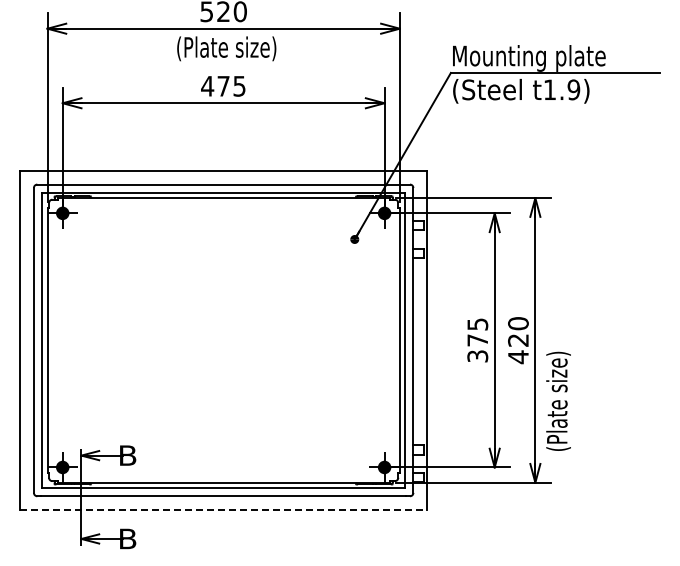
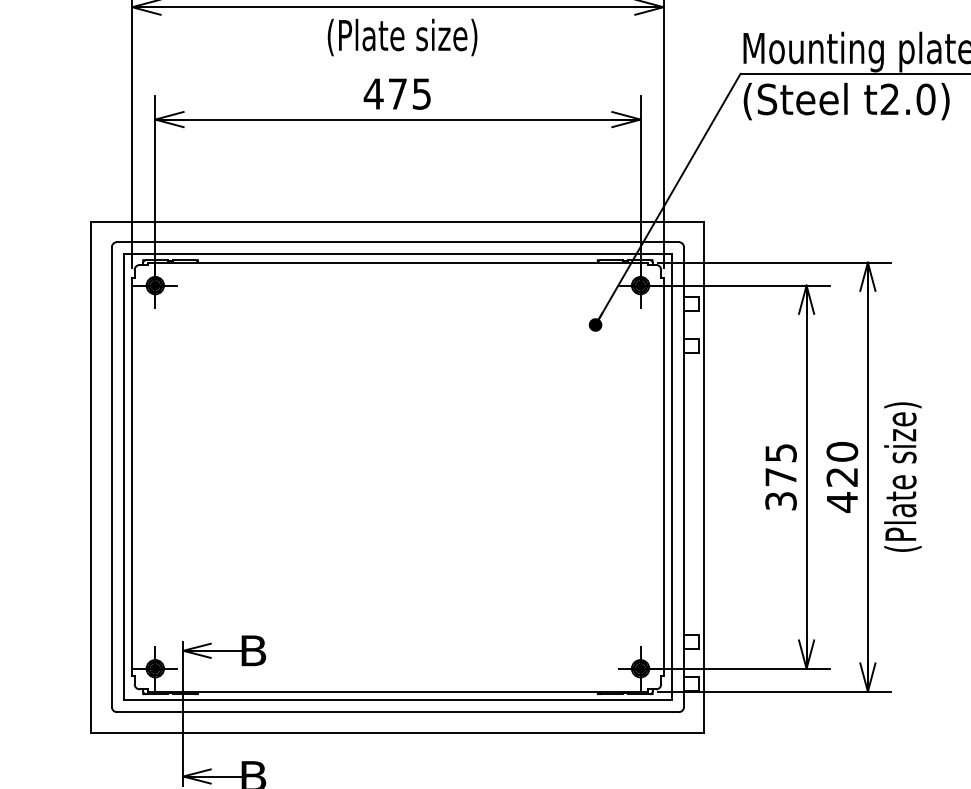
text: (562, 89) -> (908, 98), t1.9) -> t2.0)
text: (558, 400) -> (902, 475), moved
line: (224, 509) -> (399, 732), dashed -> solid

